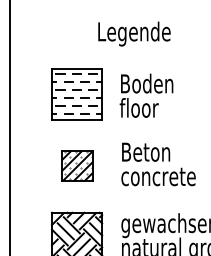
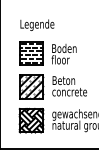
text: (134, 32) -> (37, 24), moved
part: (76, 164) -> (31, 86), size x1.67

